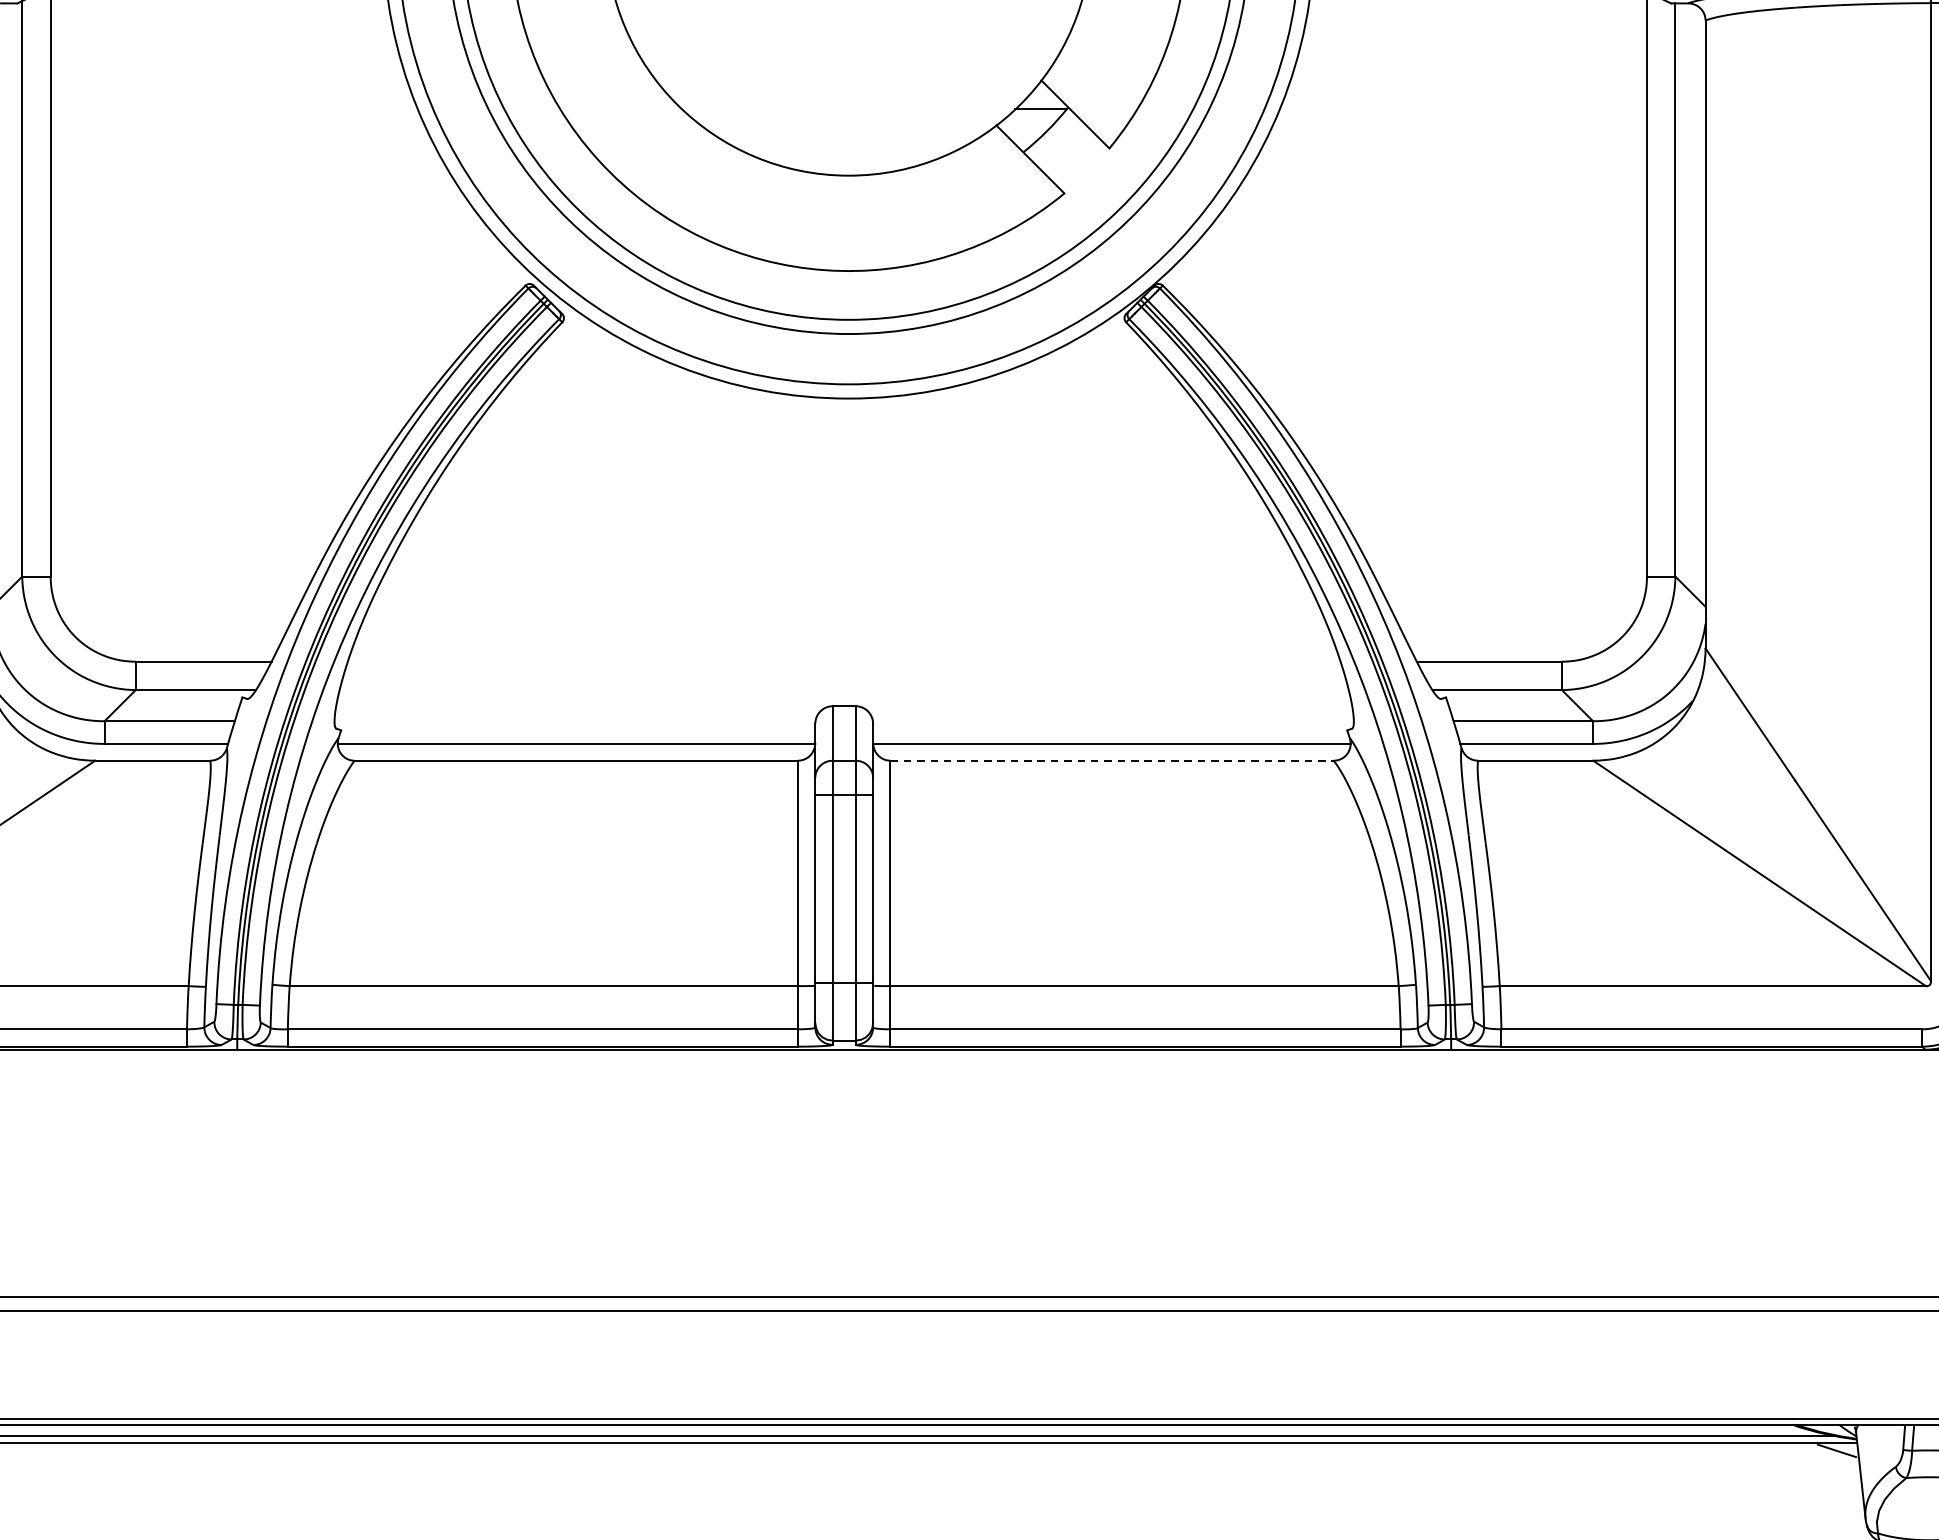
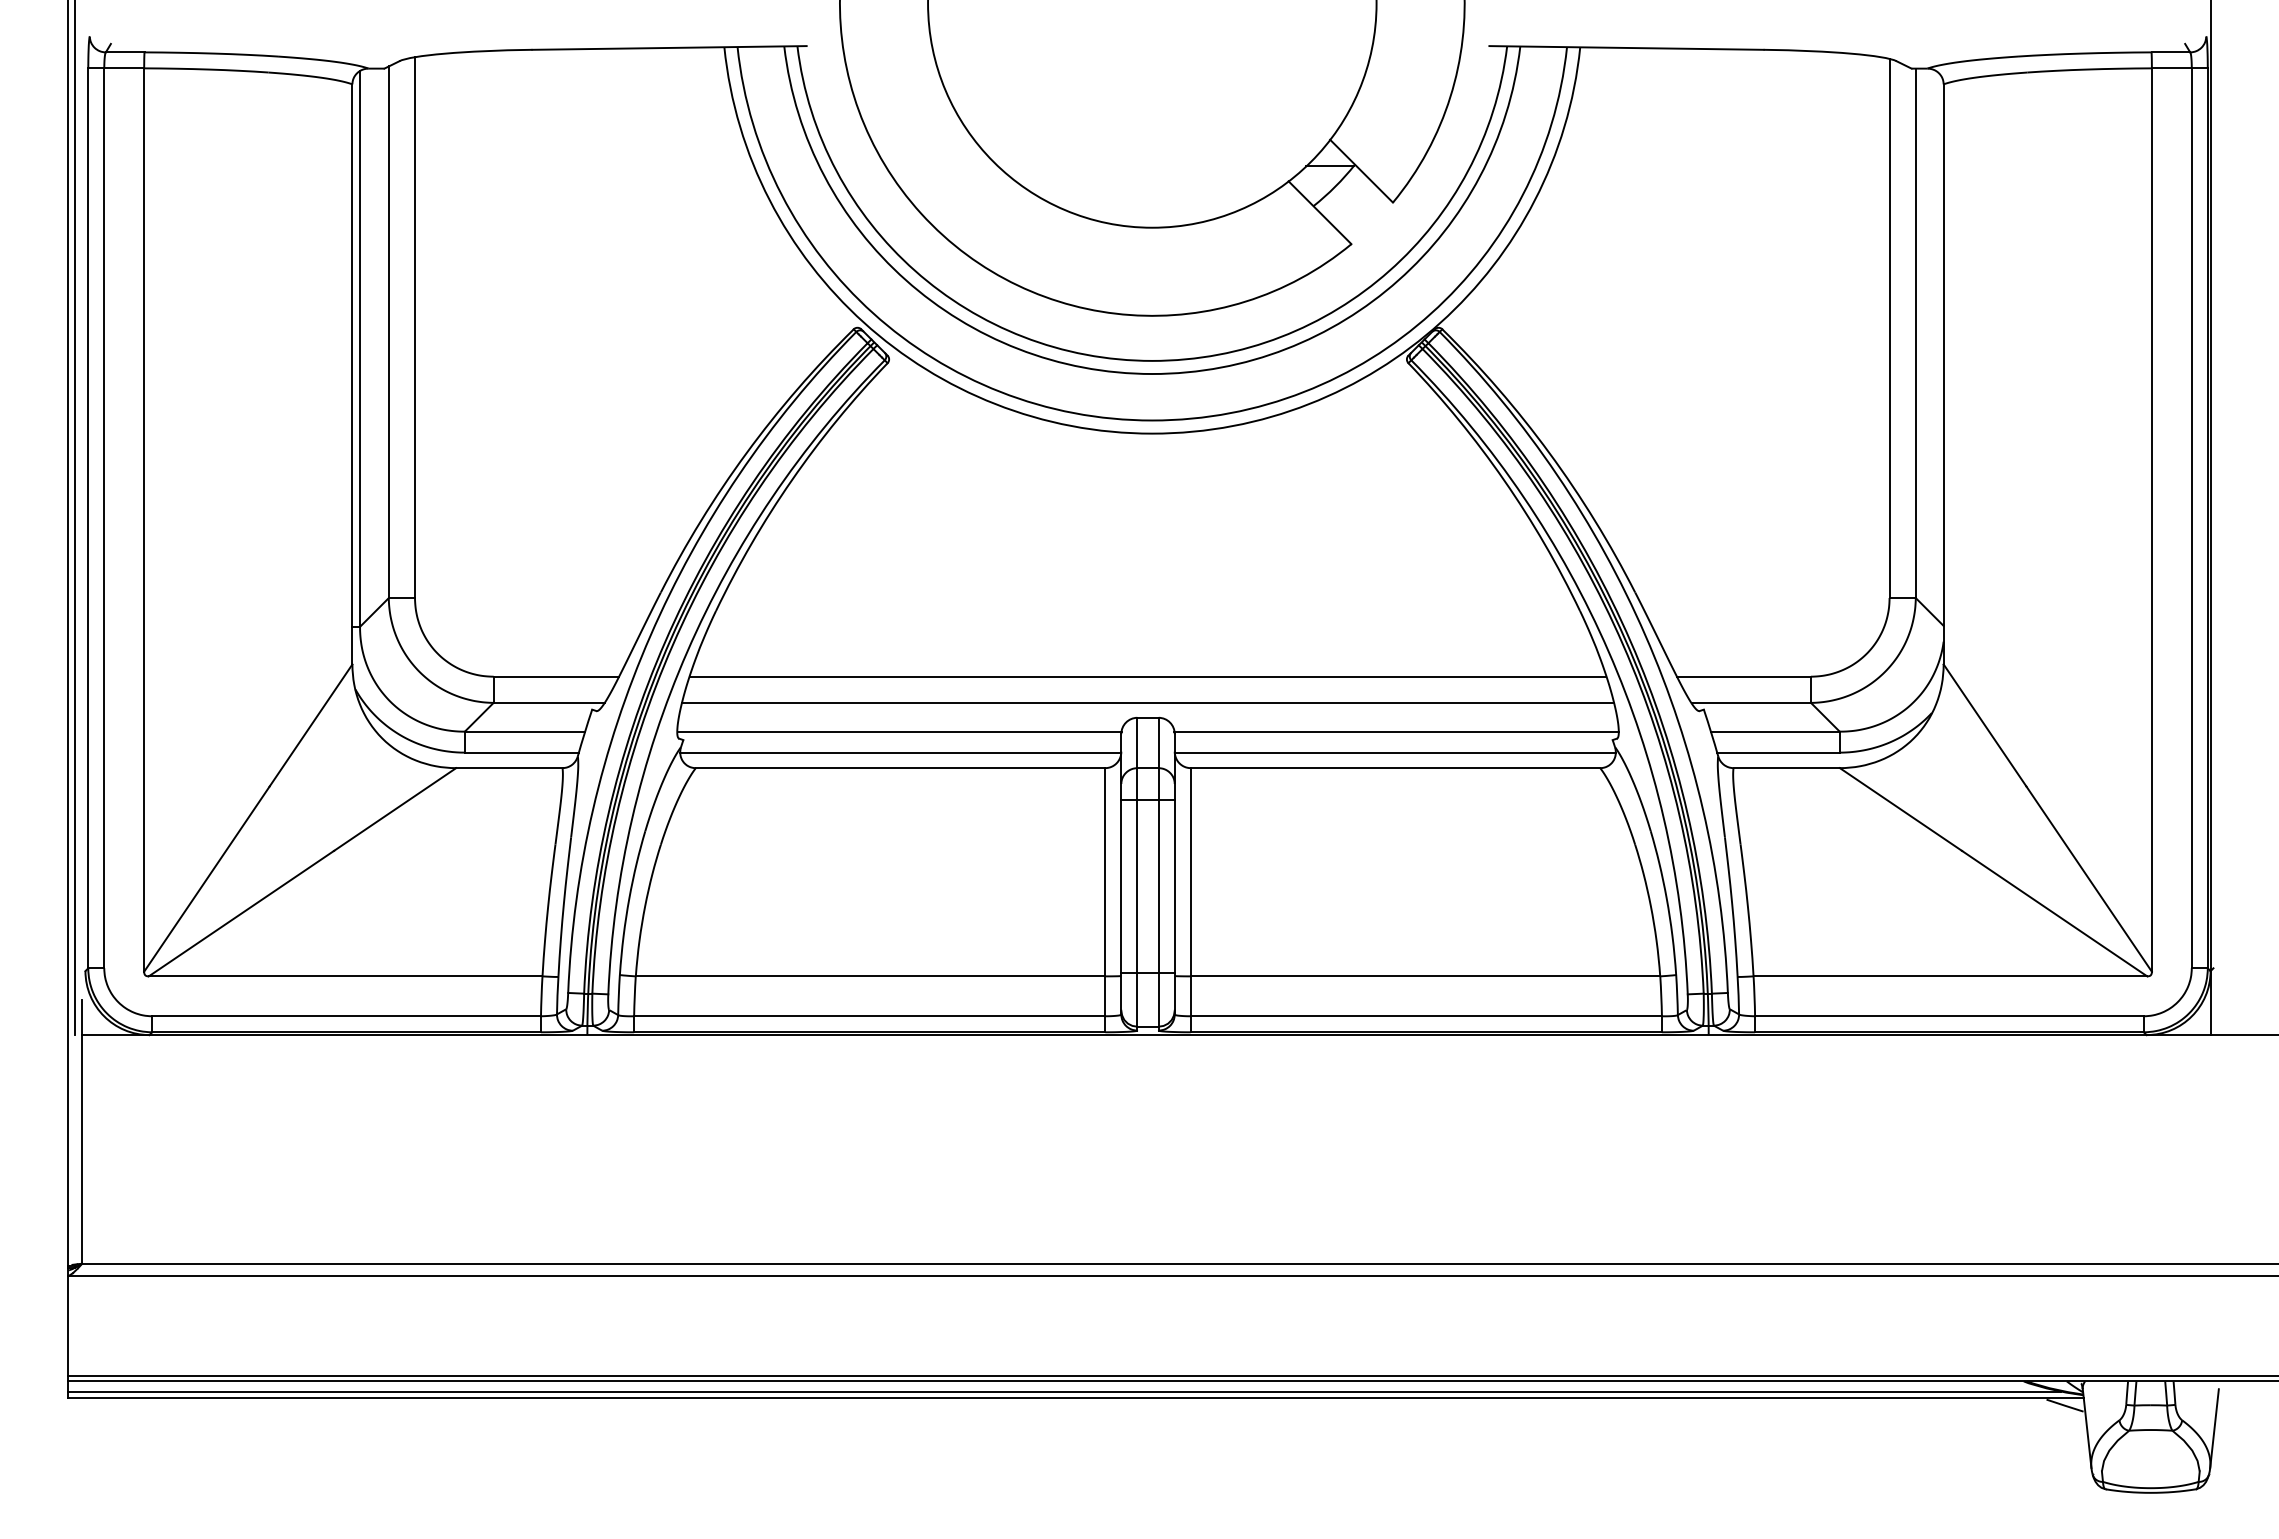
line: (843, 661) -> (1147, 676), added
line: (843, 689) -> (1147, 702), added
line: (575, 721) -> (899, 731), added
line: (1113, 721) -> (1396, 731), added
line: (1112, 761) -> (1395, 768), dashed -> solid

